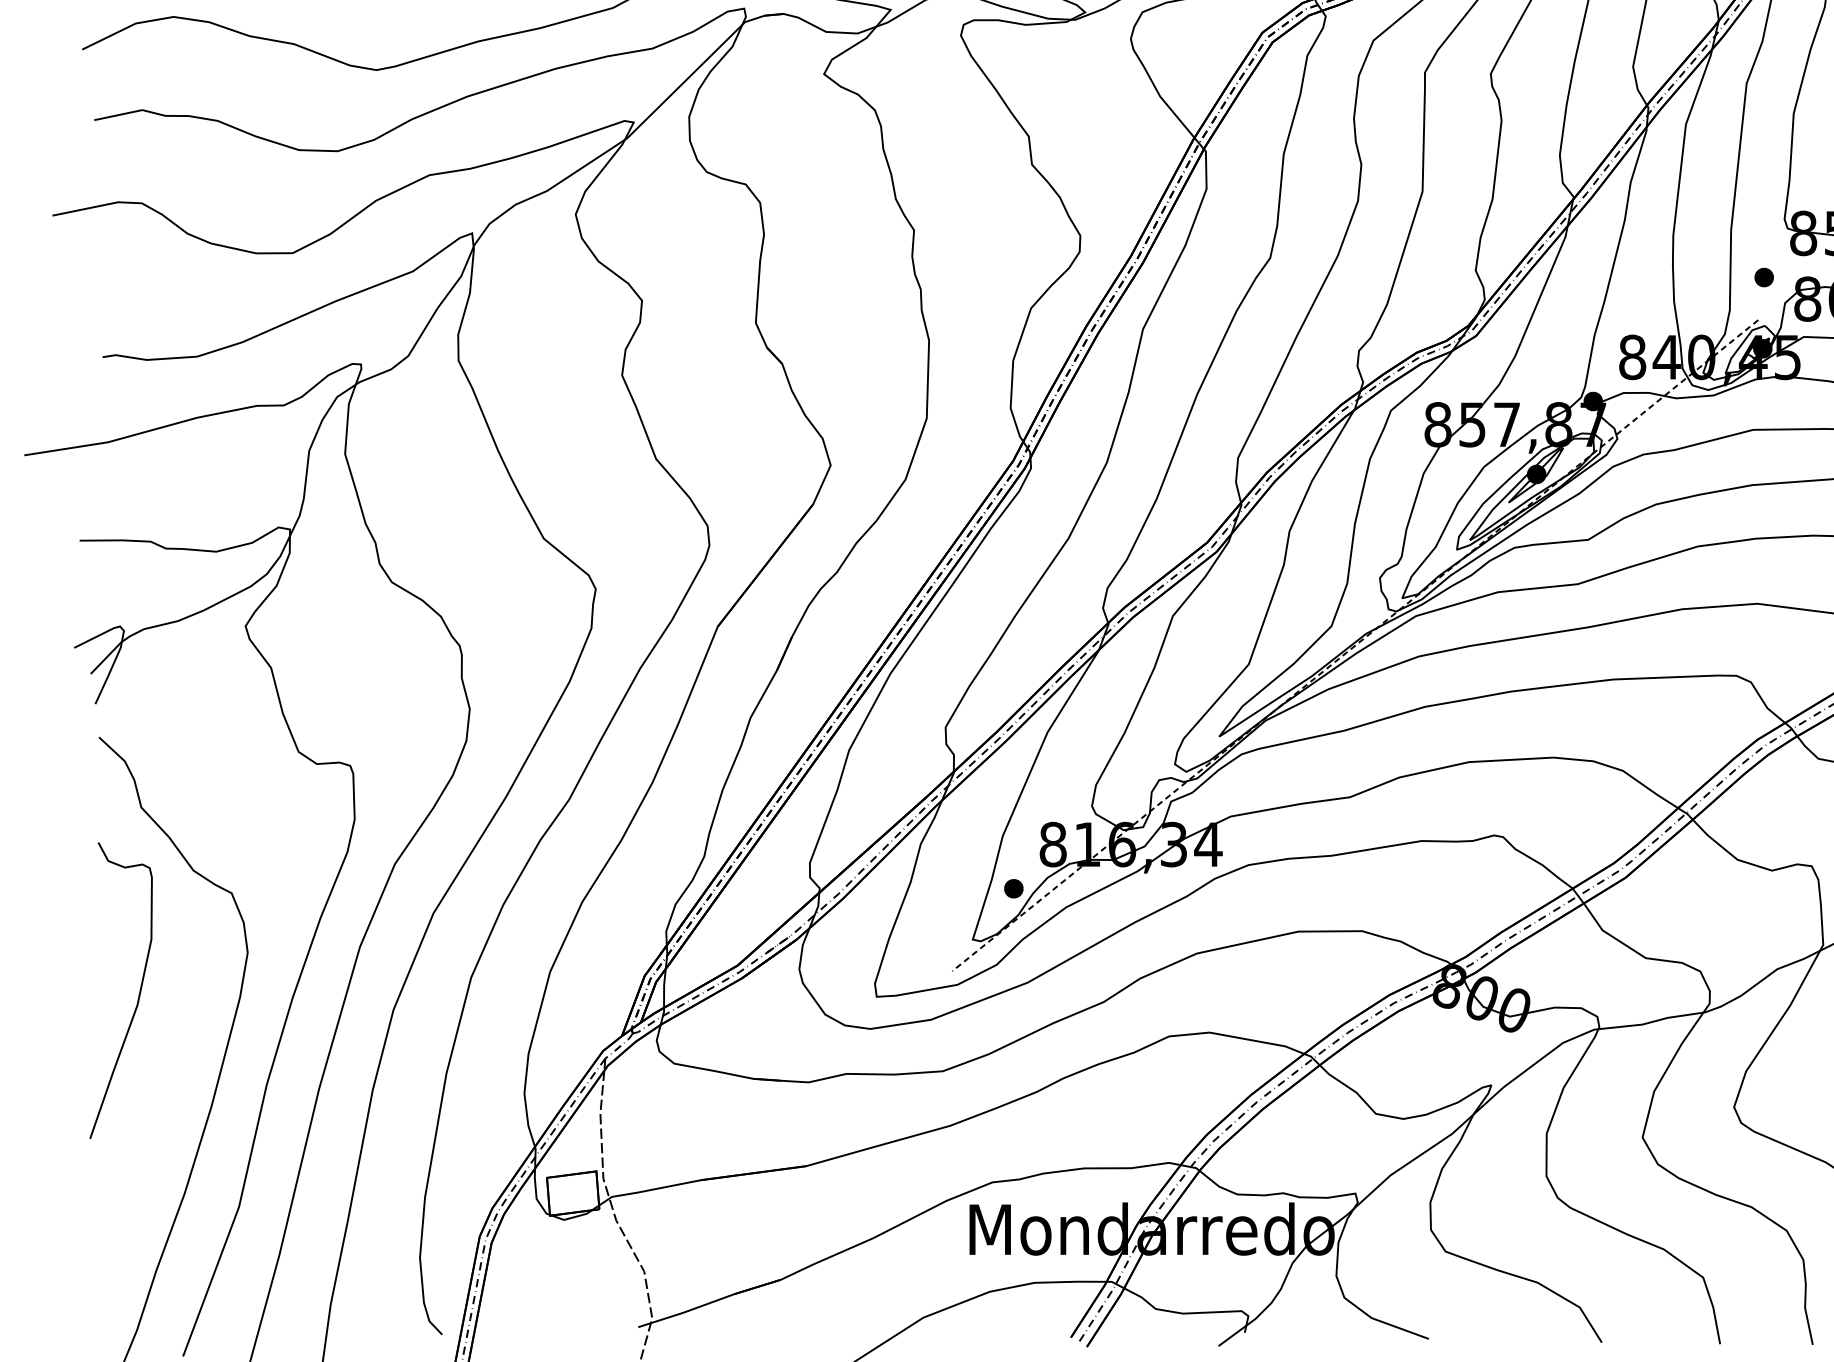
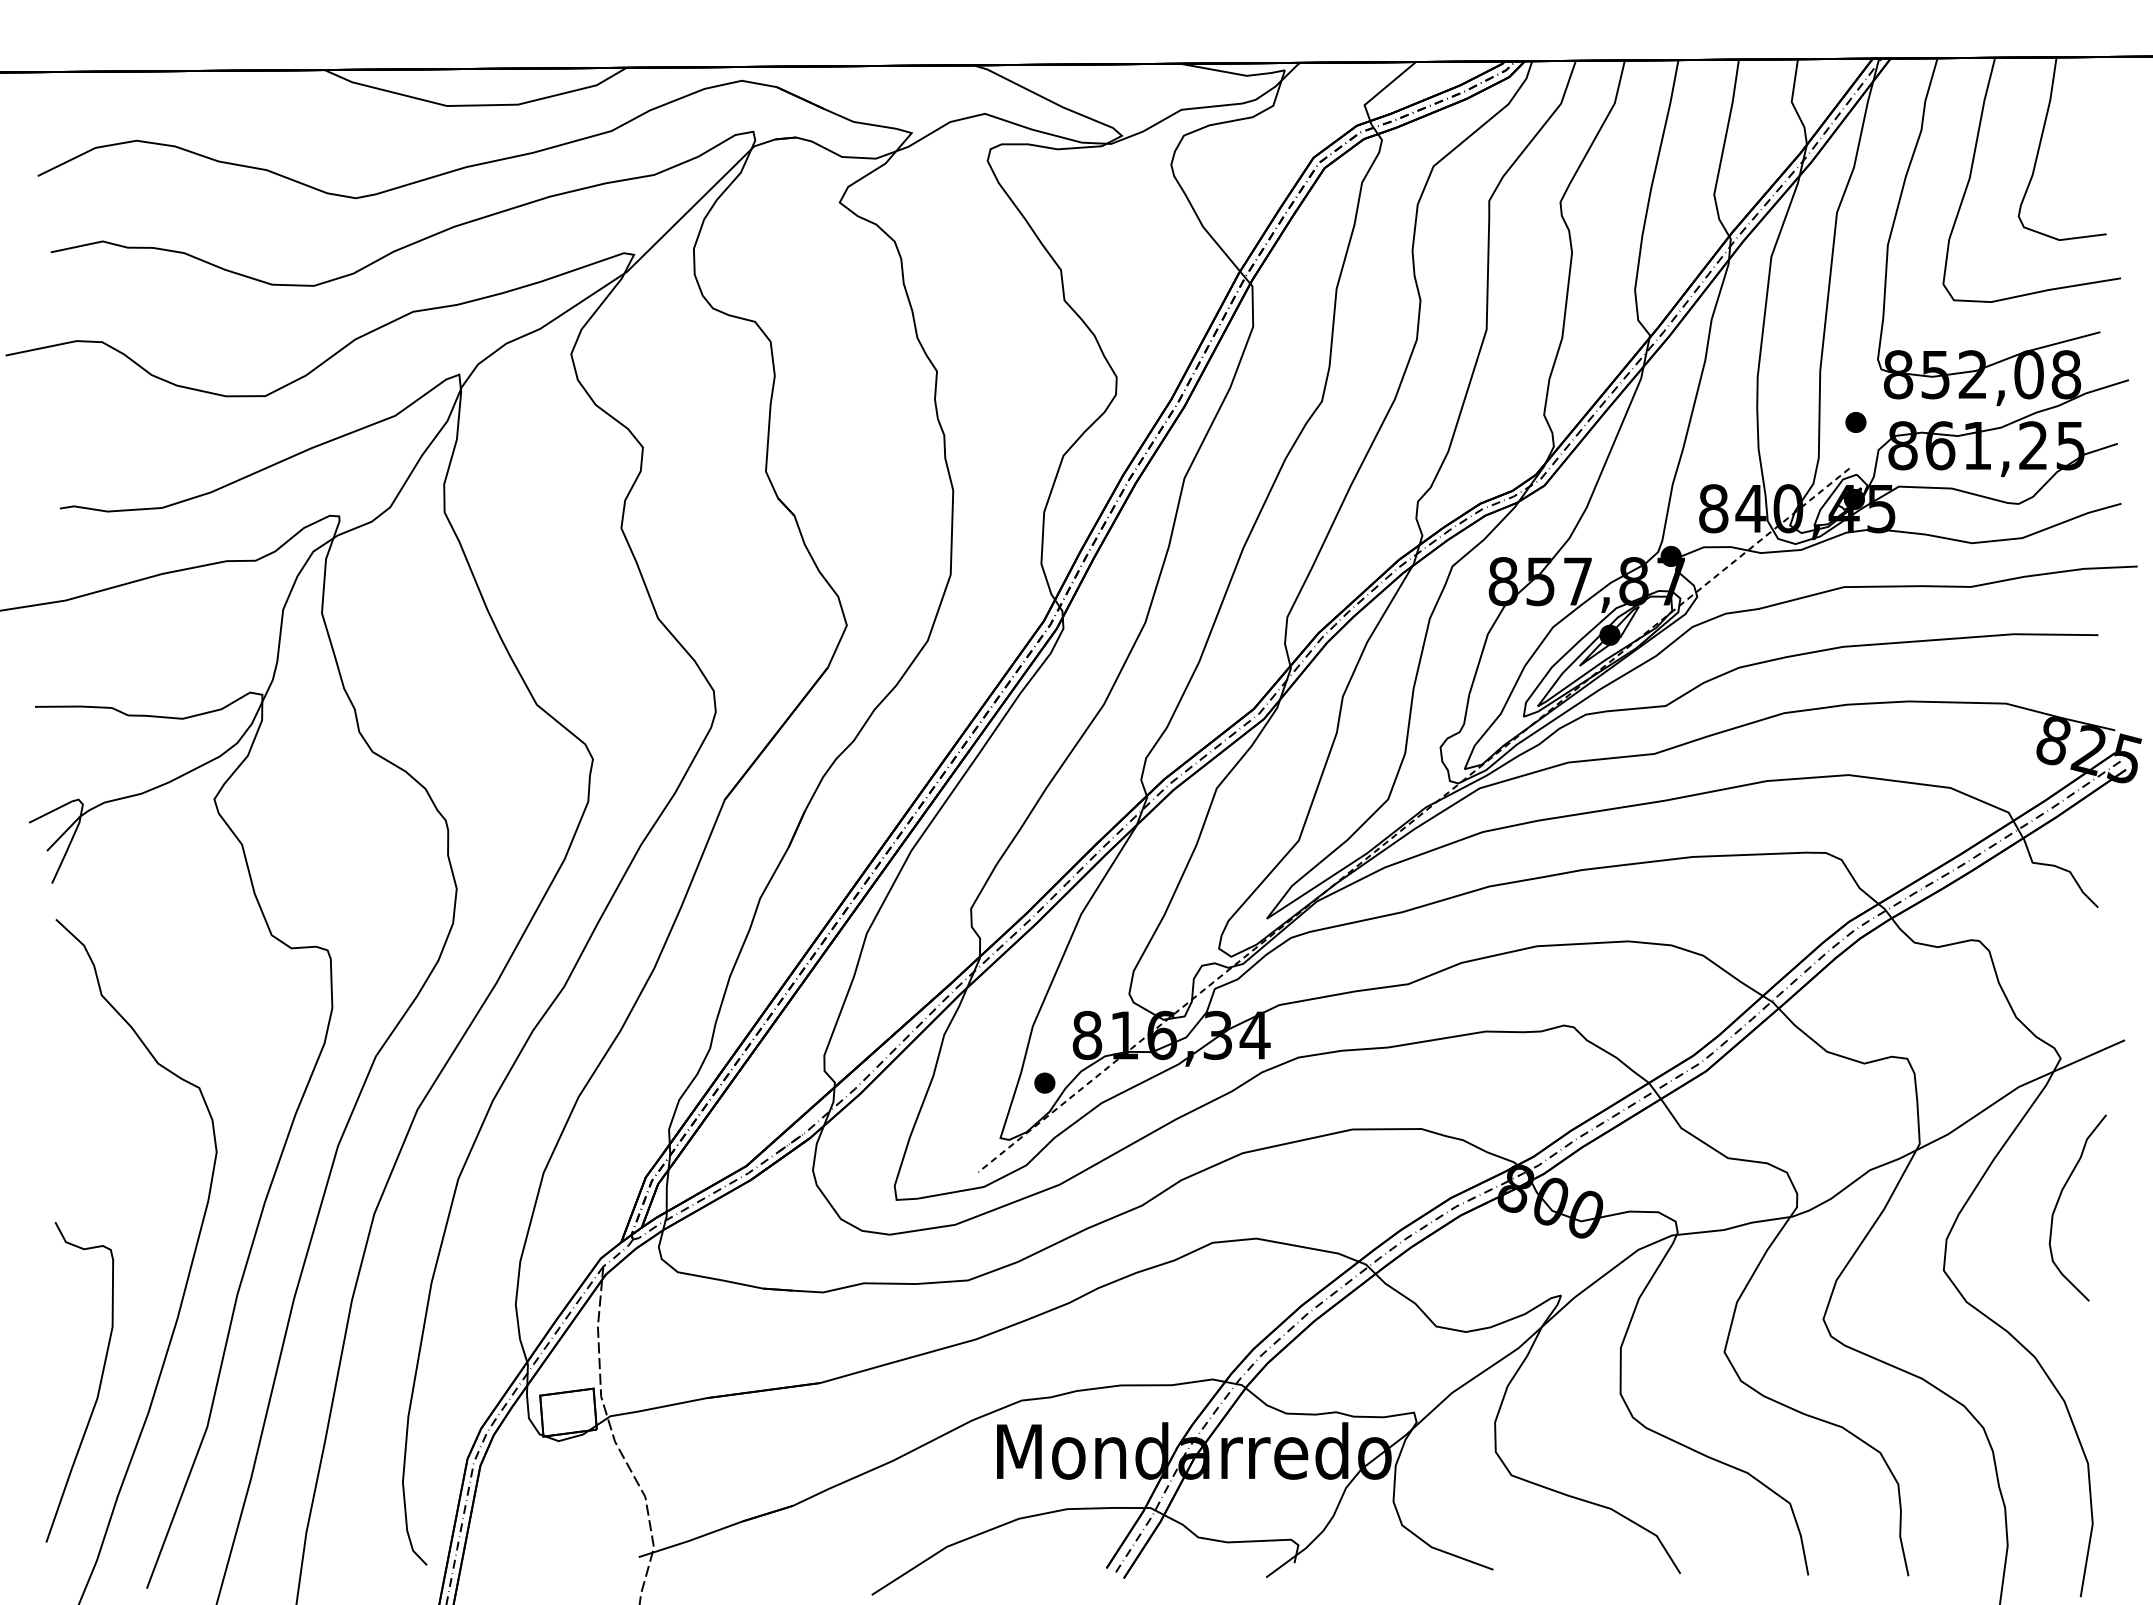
curve: (138, 995) -> (98, 1387), moved

